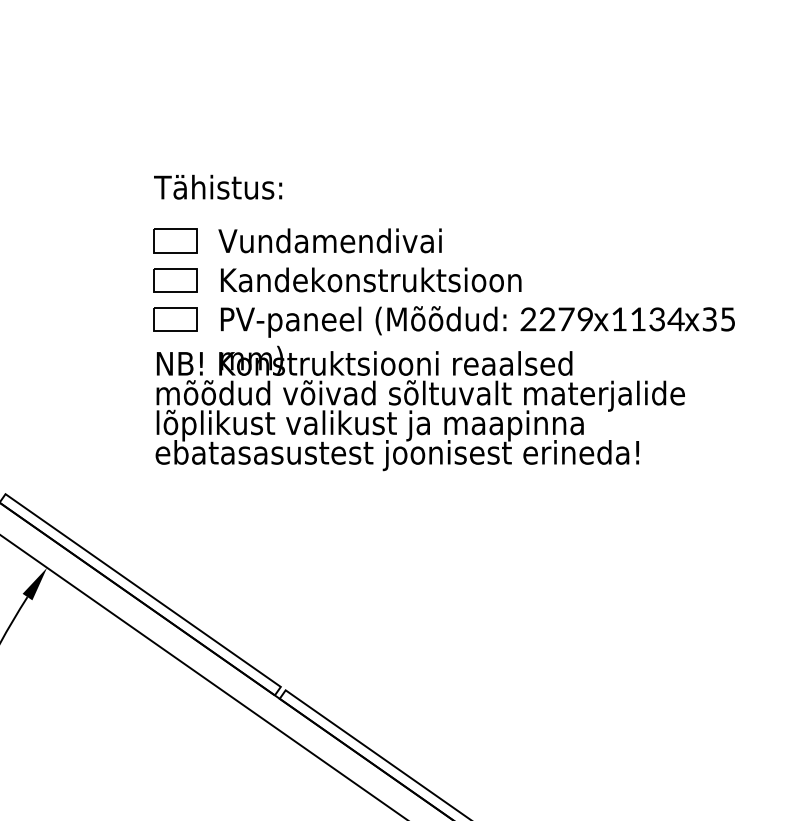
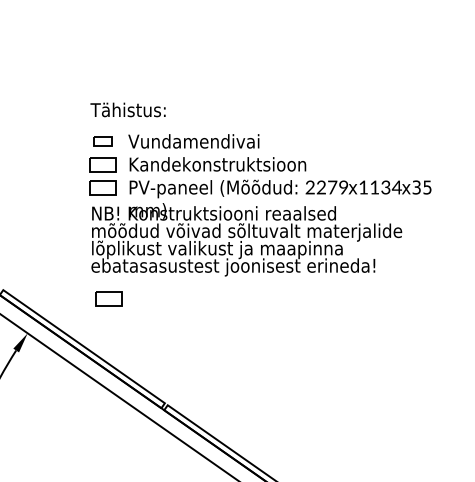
part: (174, 241) -> (102, 141), size x0.7
part: (184, 508) -> (108, 298), added

